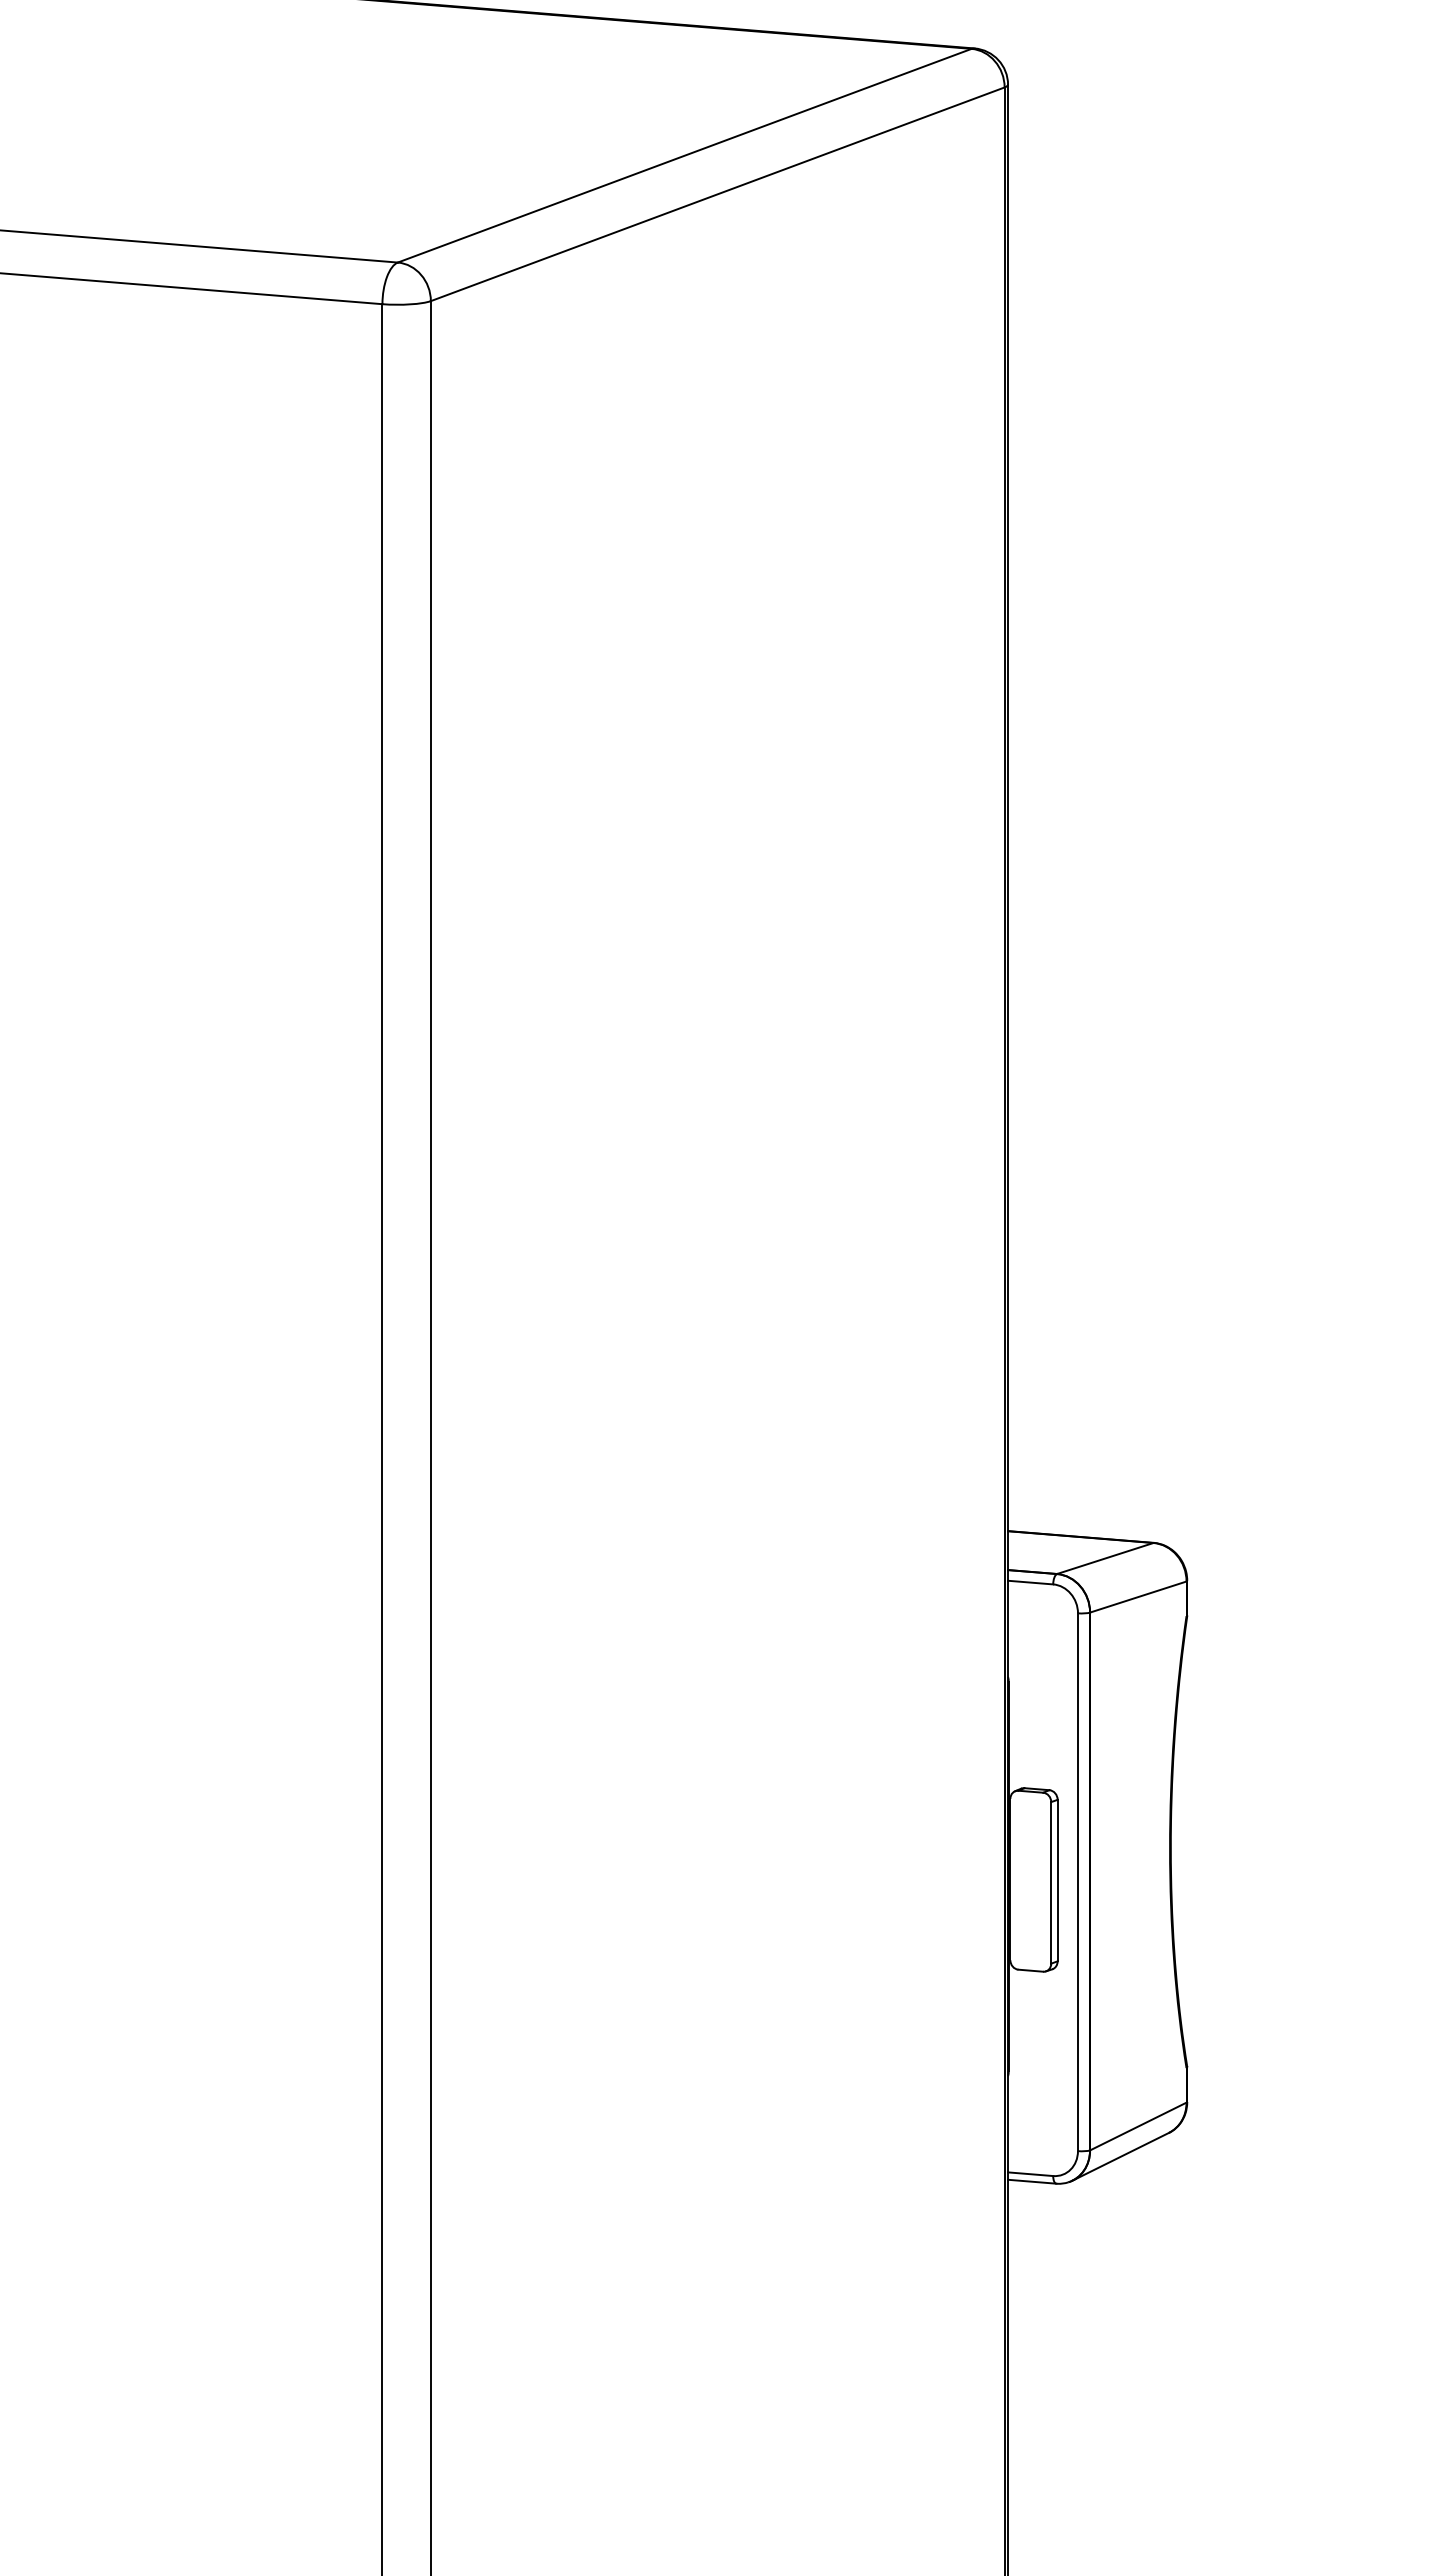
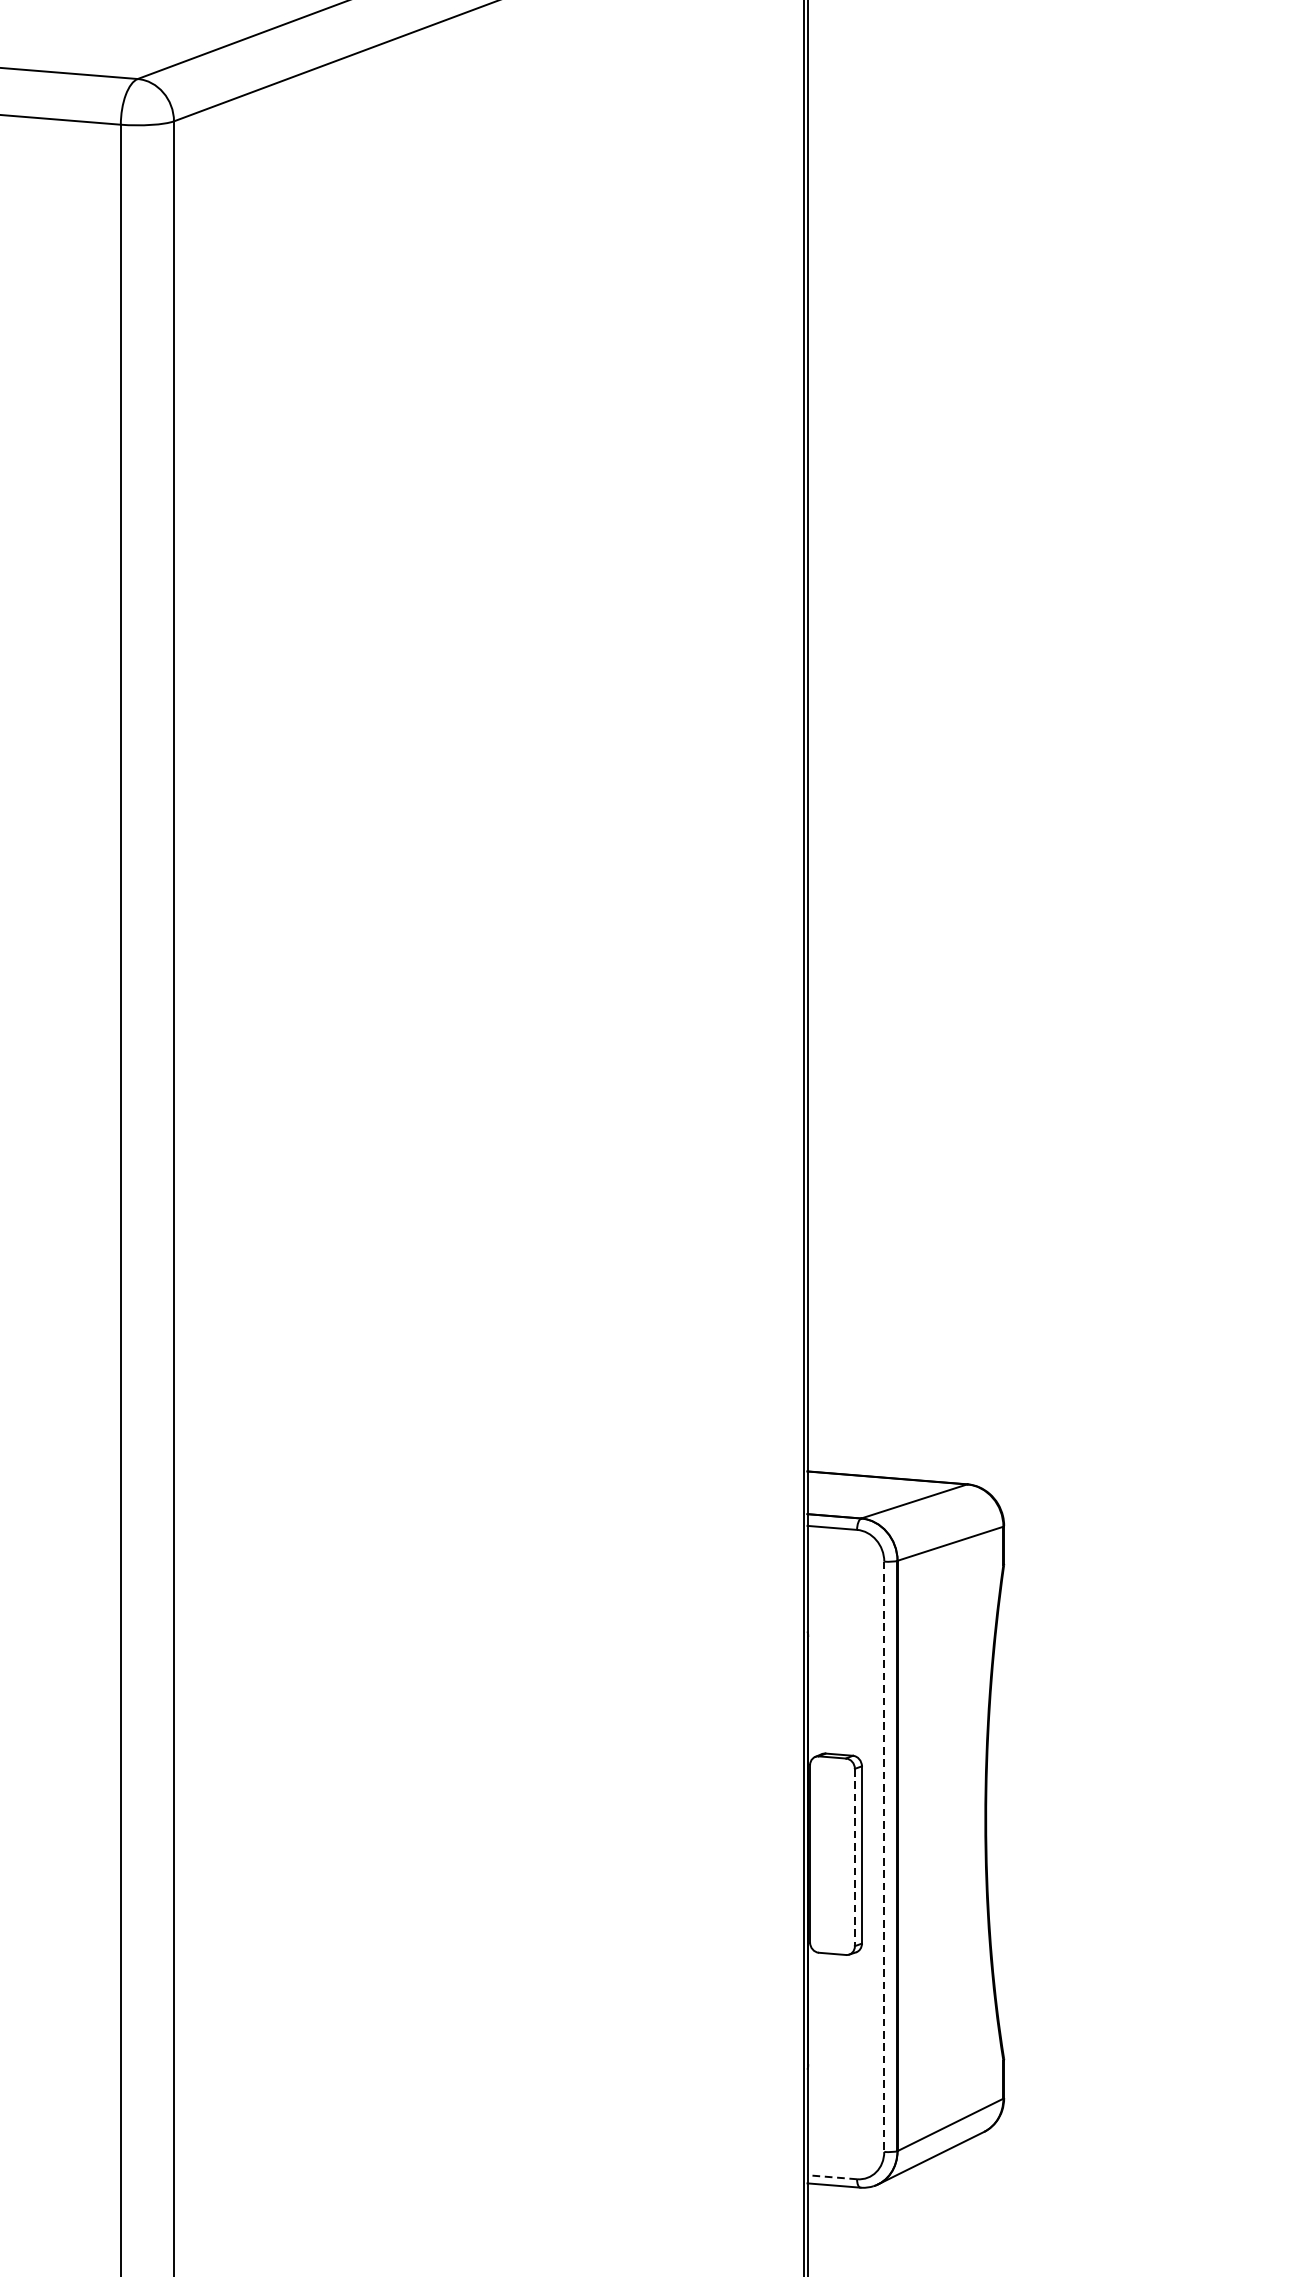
line: (1051, 1882) -> (855, 1857), solid -> dashed
line: (1078, 1882) -> (884, 1857), solid -> dashed
line: (1030, 2174) -> (832, 2177), solid -> dashed

